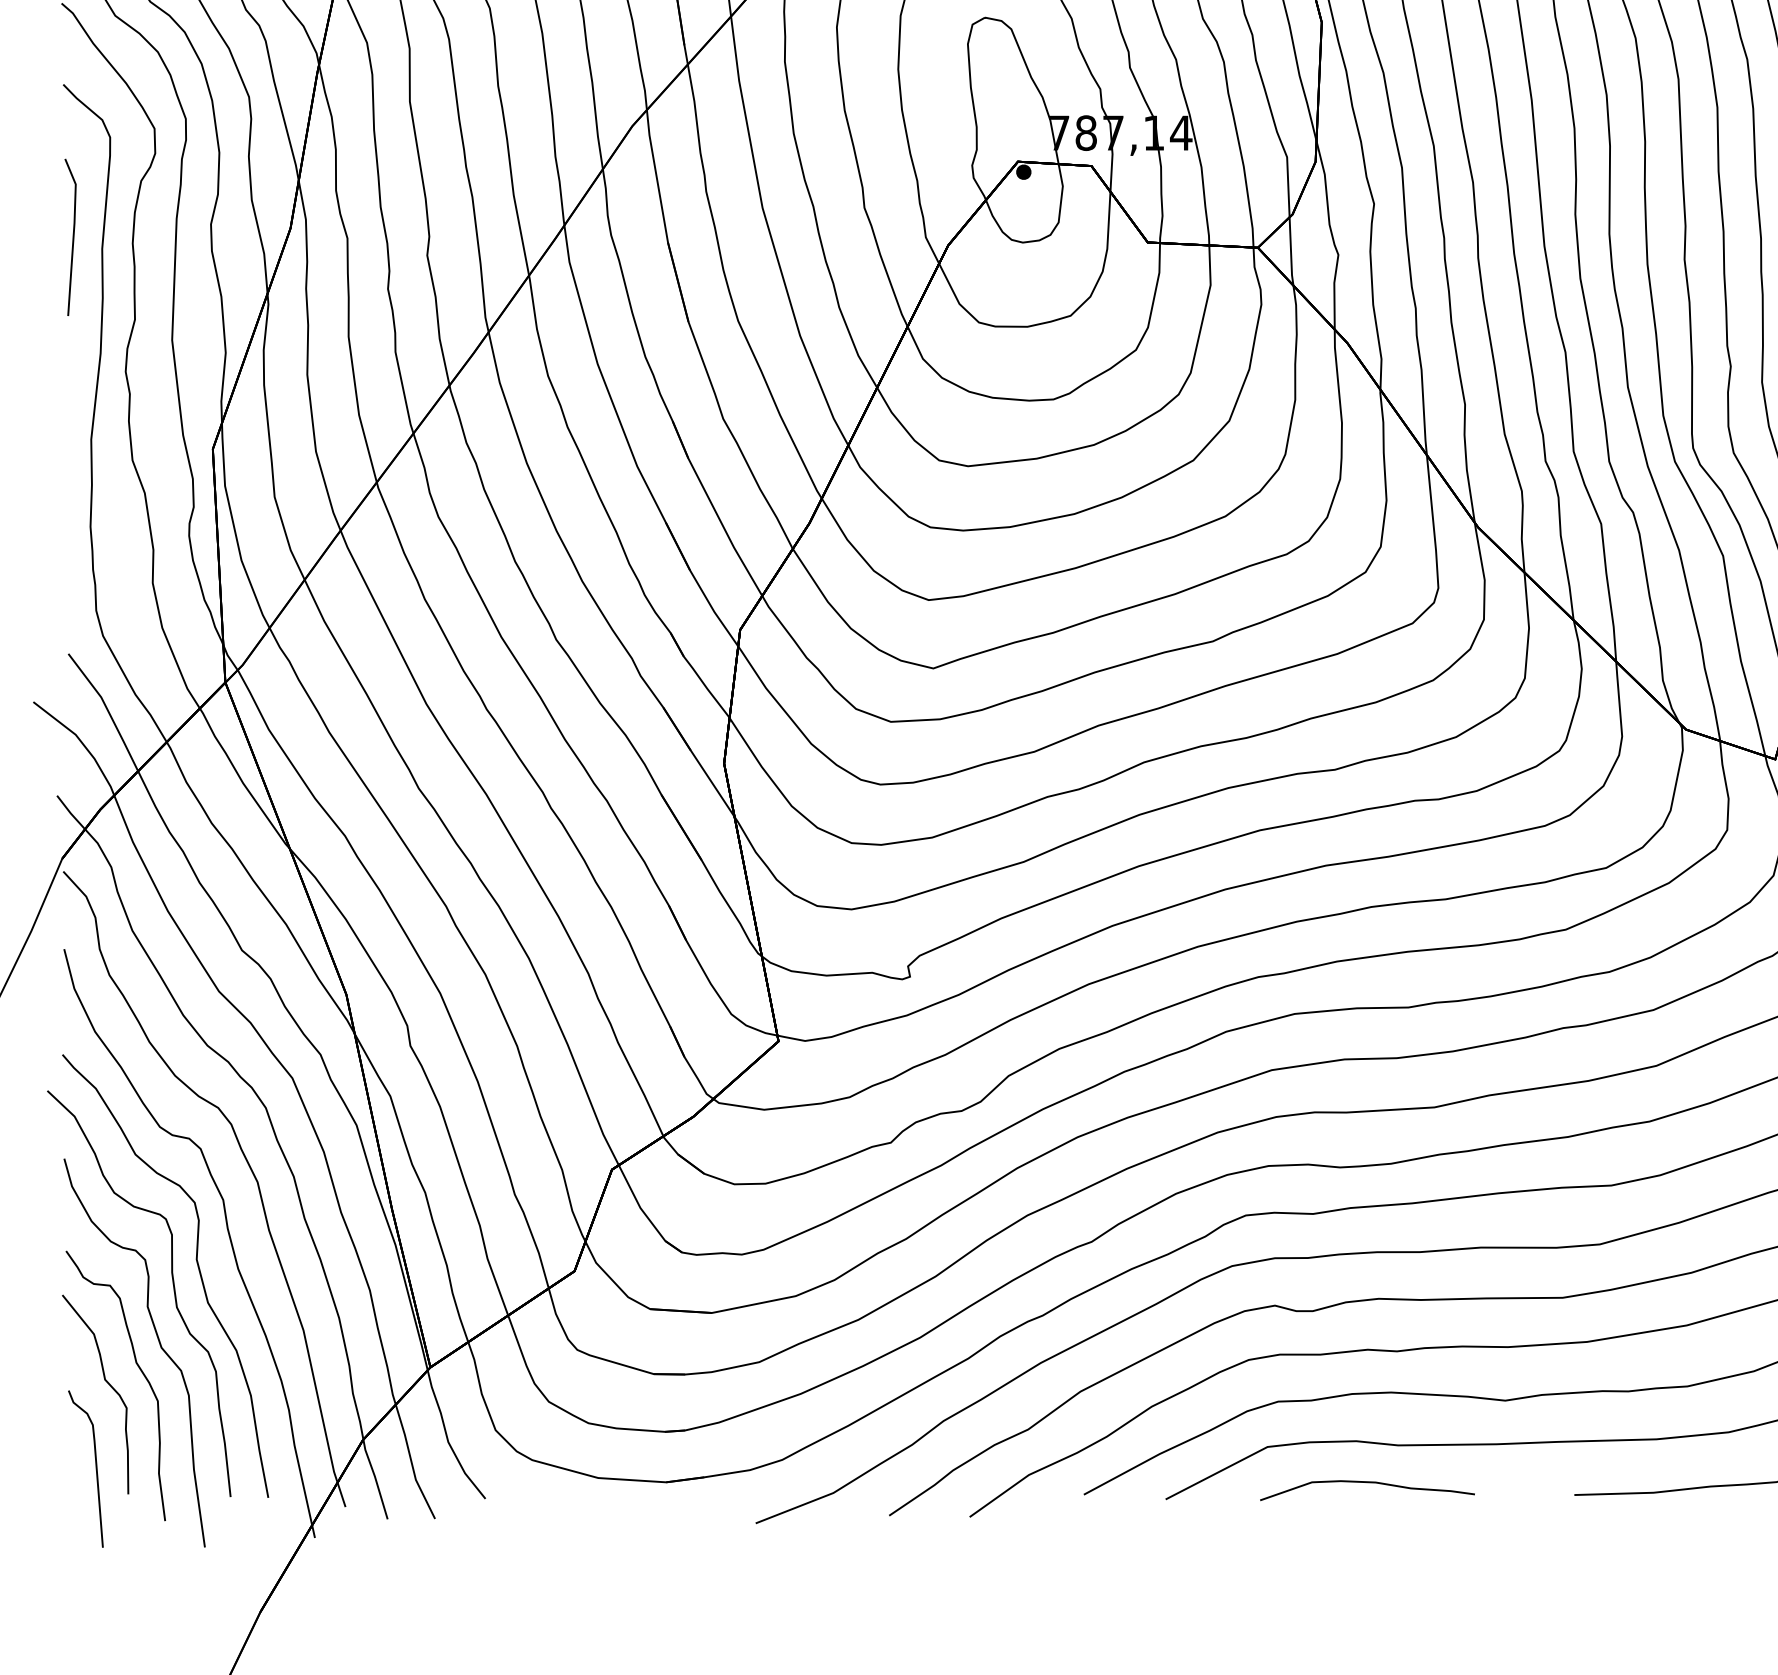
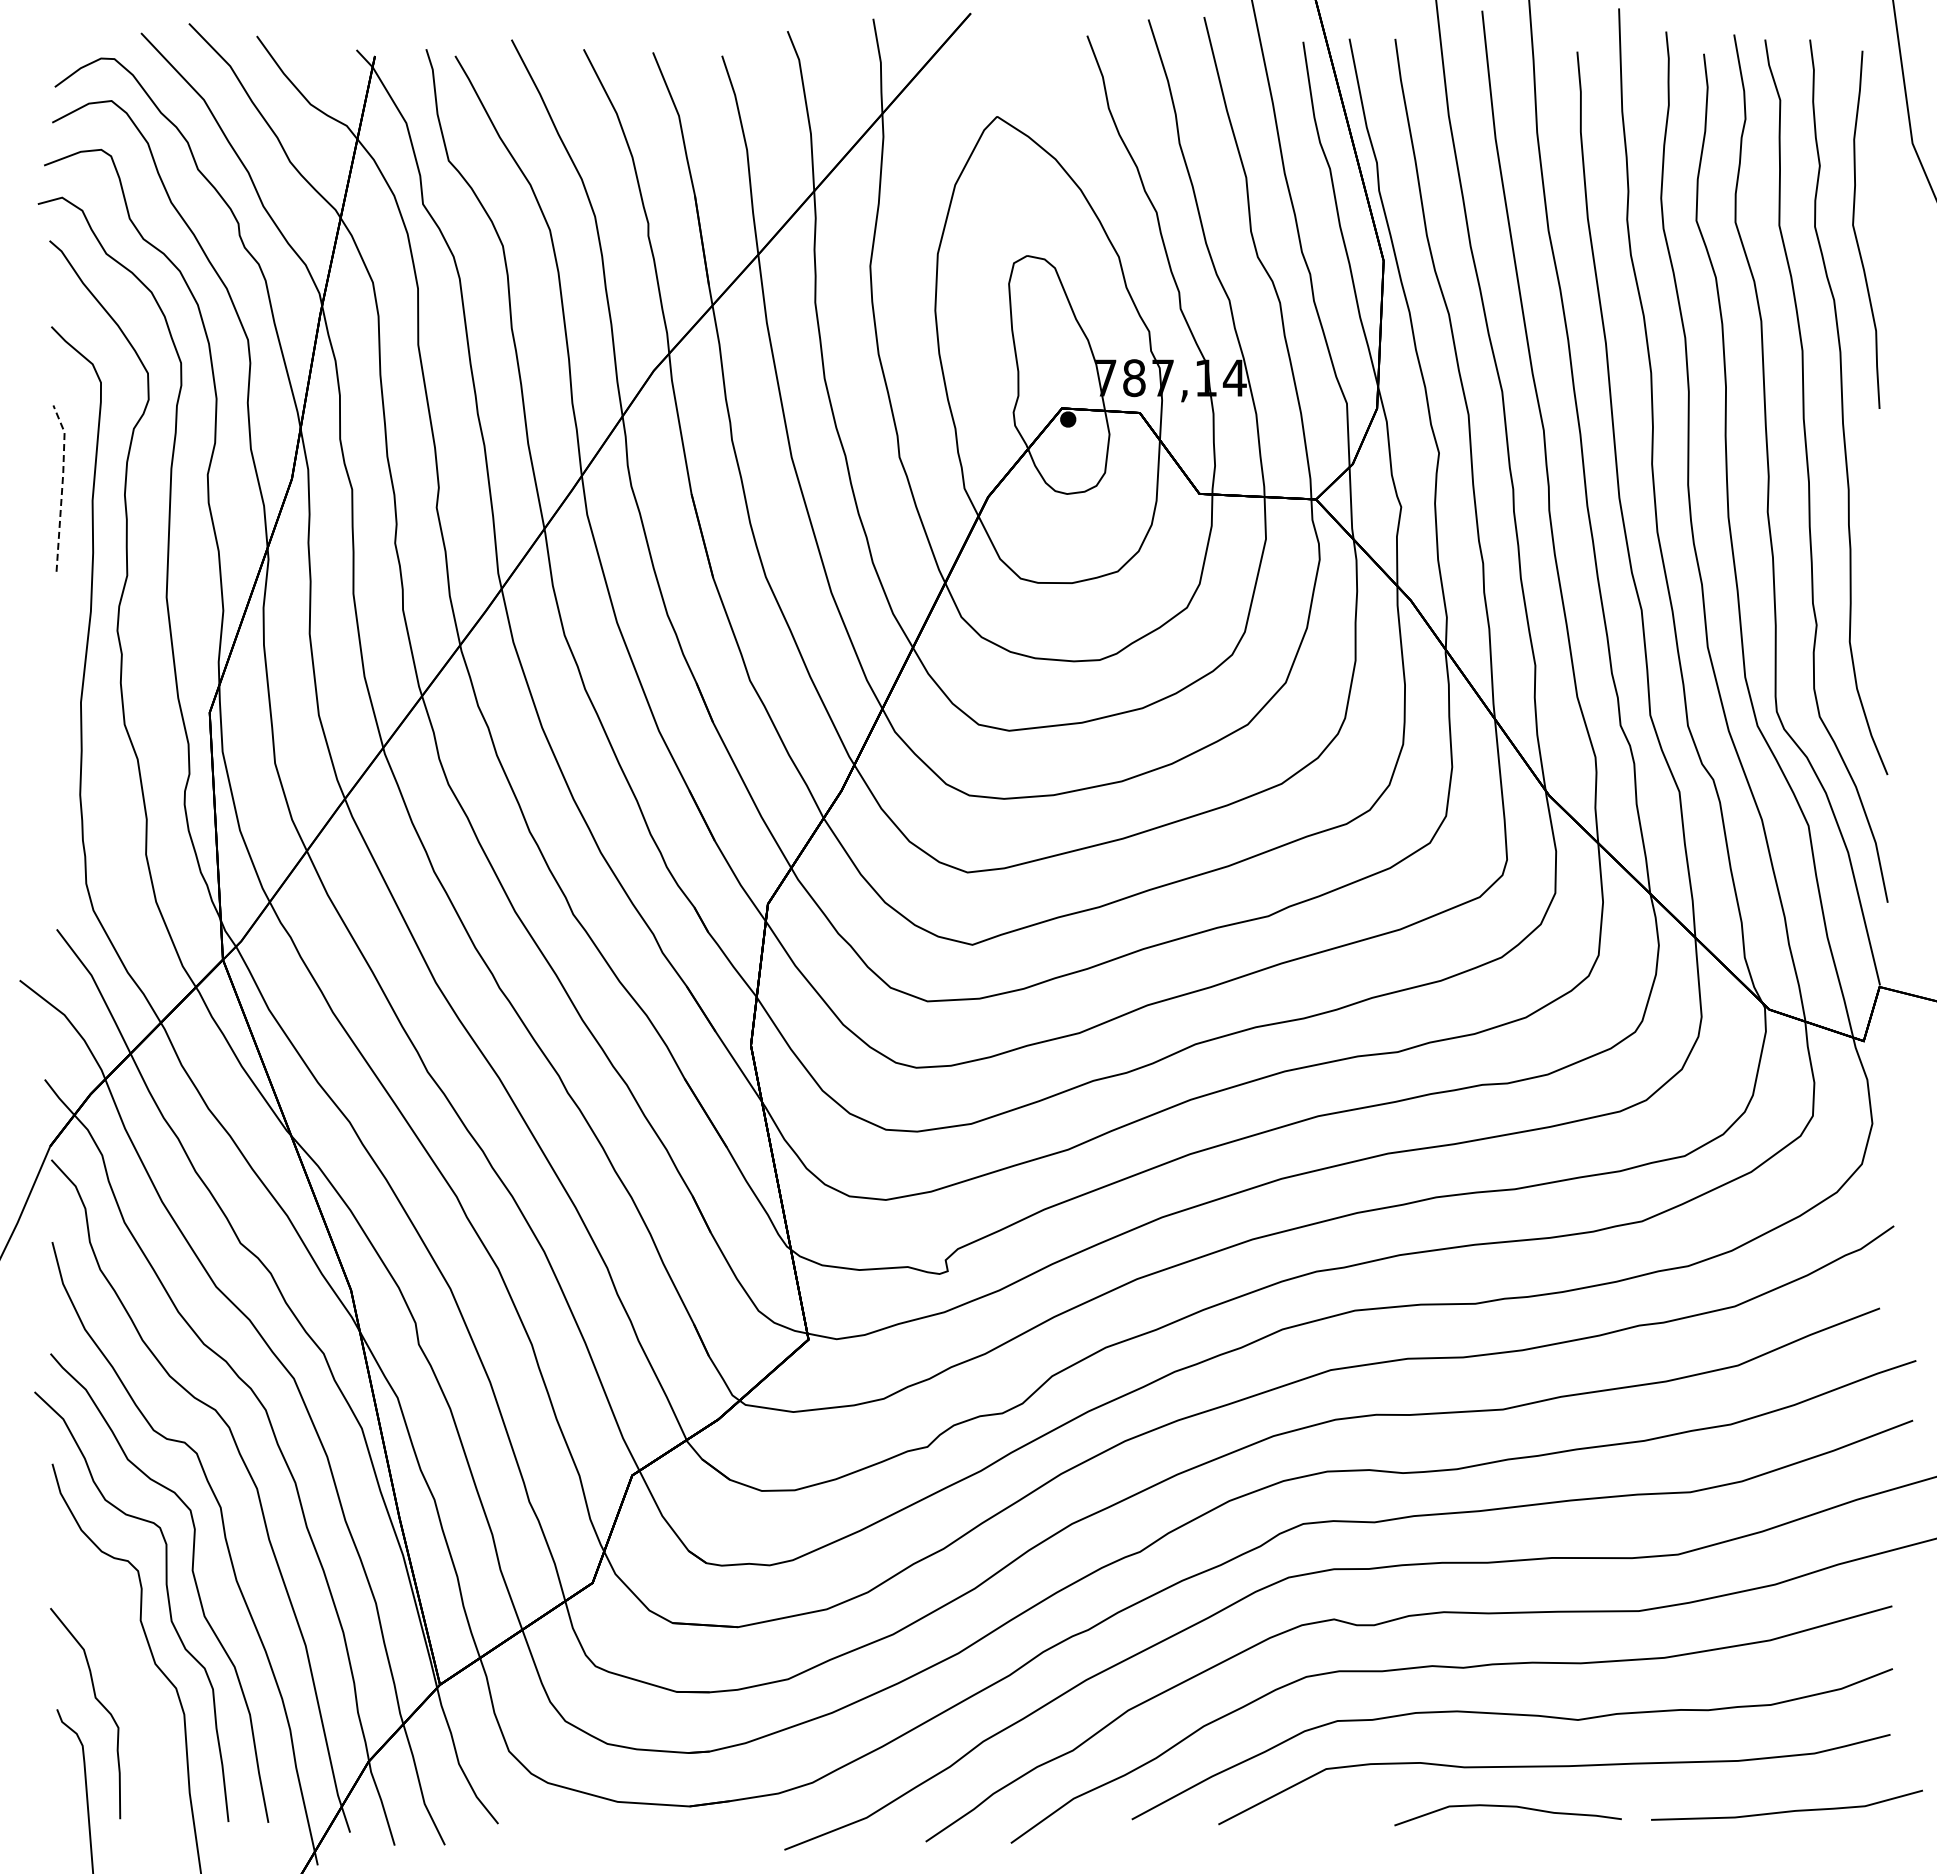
line: (73, 234) -> (62, 485), solid -> dashed
curve: (138, 1369) -> (131, 1686), removed
curve: (1366, 1483) -> (1507, 1807), moved

